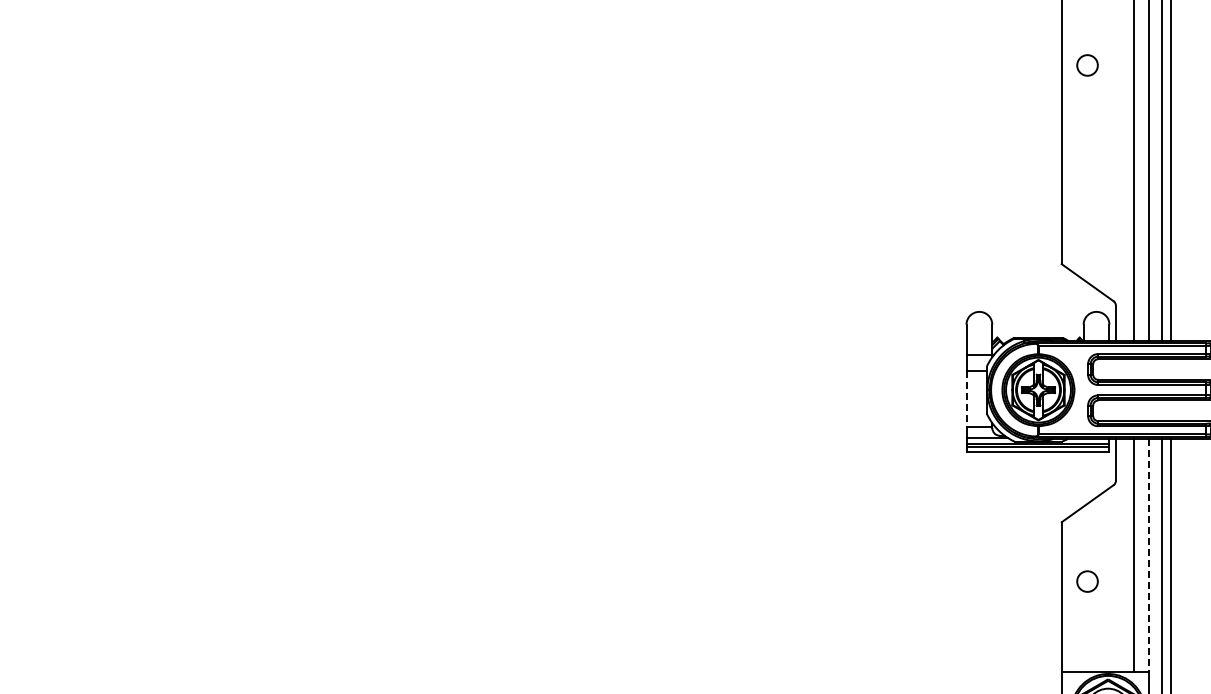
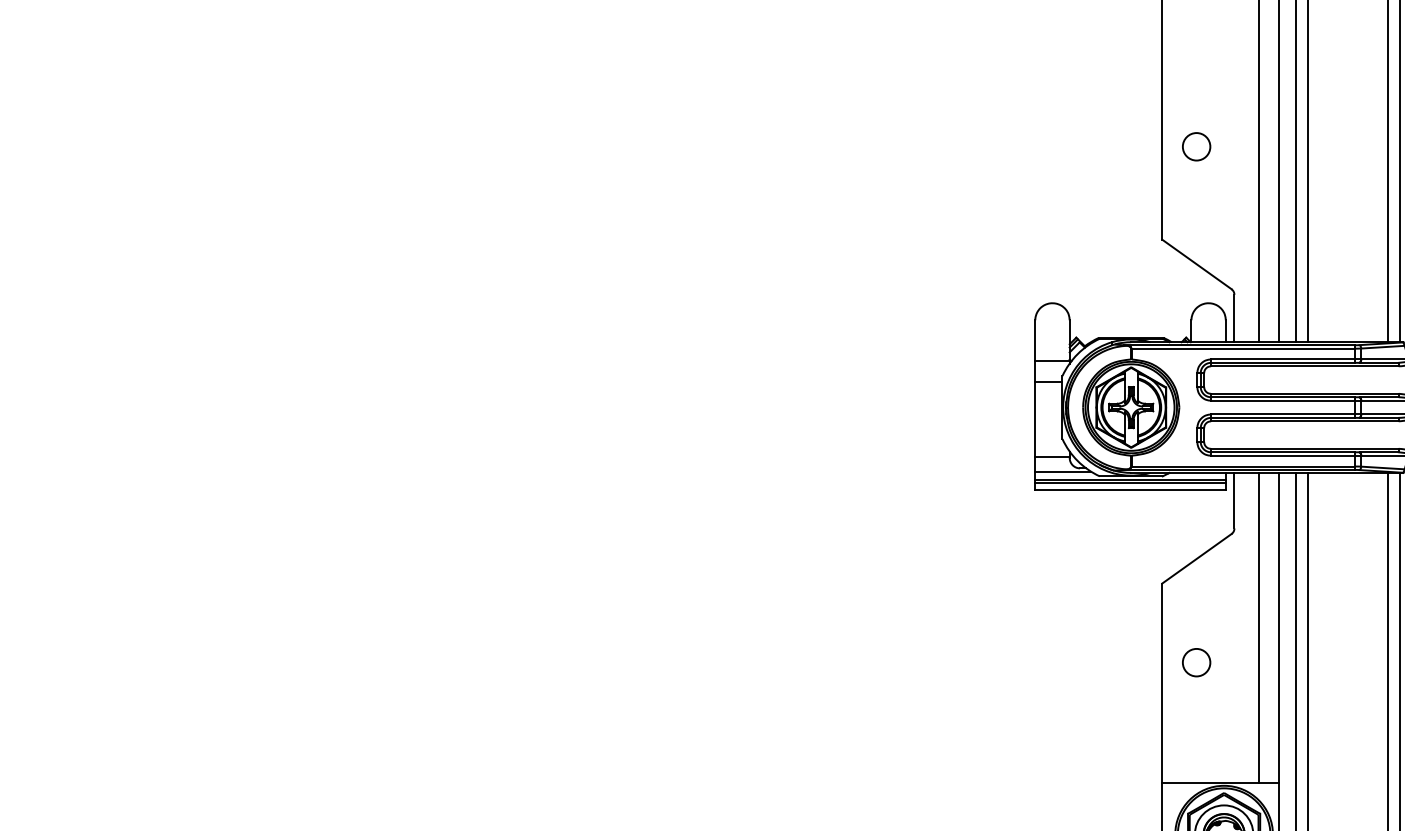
circle: (1087, 194) -> (1196, 146), added
line: (966, 399) -> (1035, 420), dashed -> solid
line: (1149, 556) -> (1279, 629), dashed -> solid

